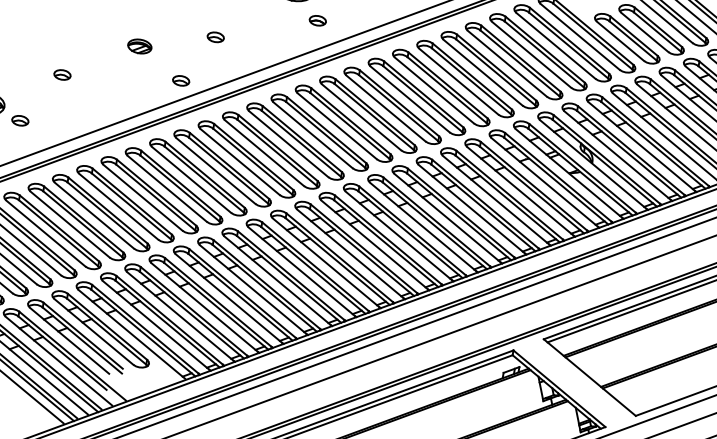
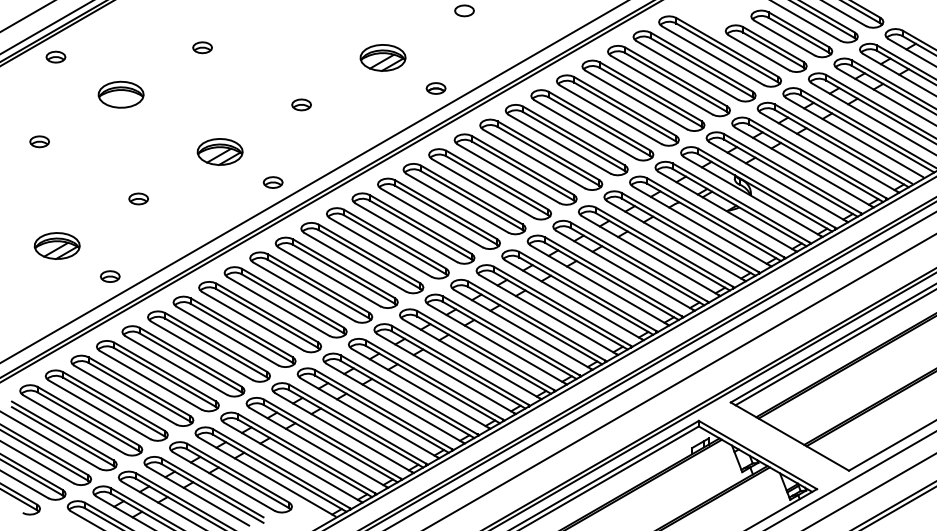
part: (317, 20) -> (435, 88), moved
part: (215, 36) -> (301, 104), moved
part: (139, 46) -> (219, 151), size x1.67
part: (19, 120) -> (109, 276), moved

